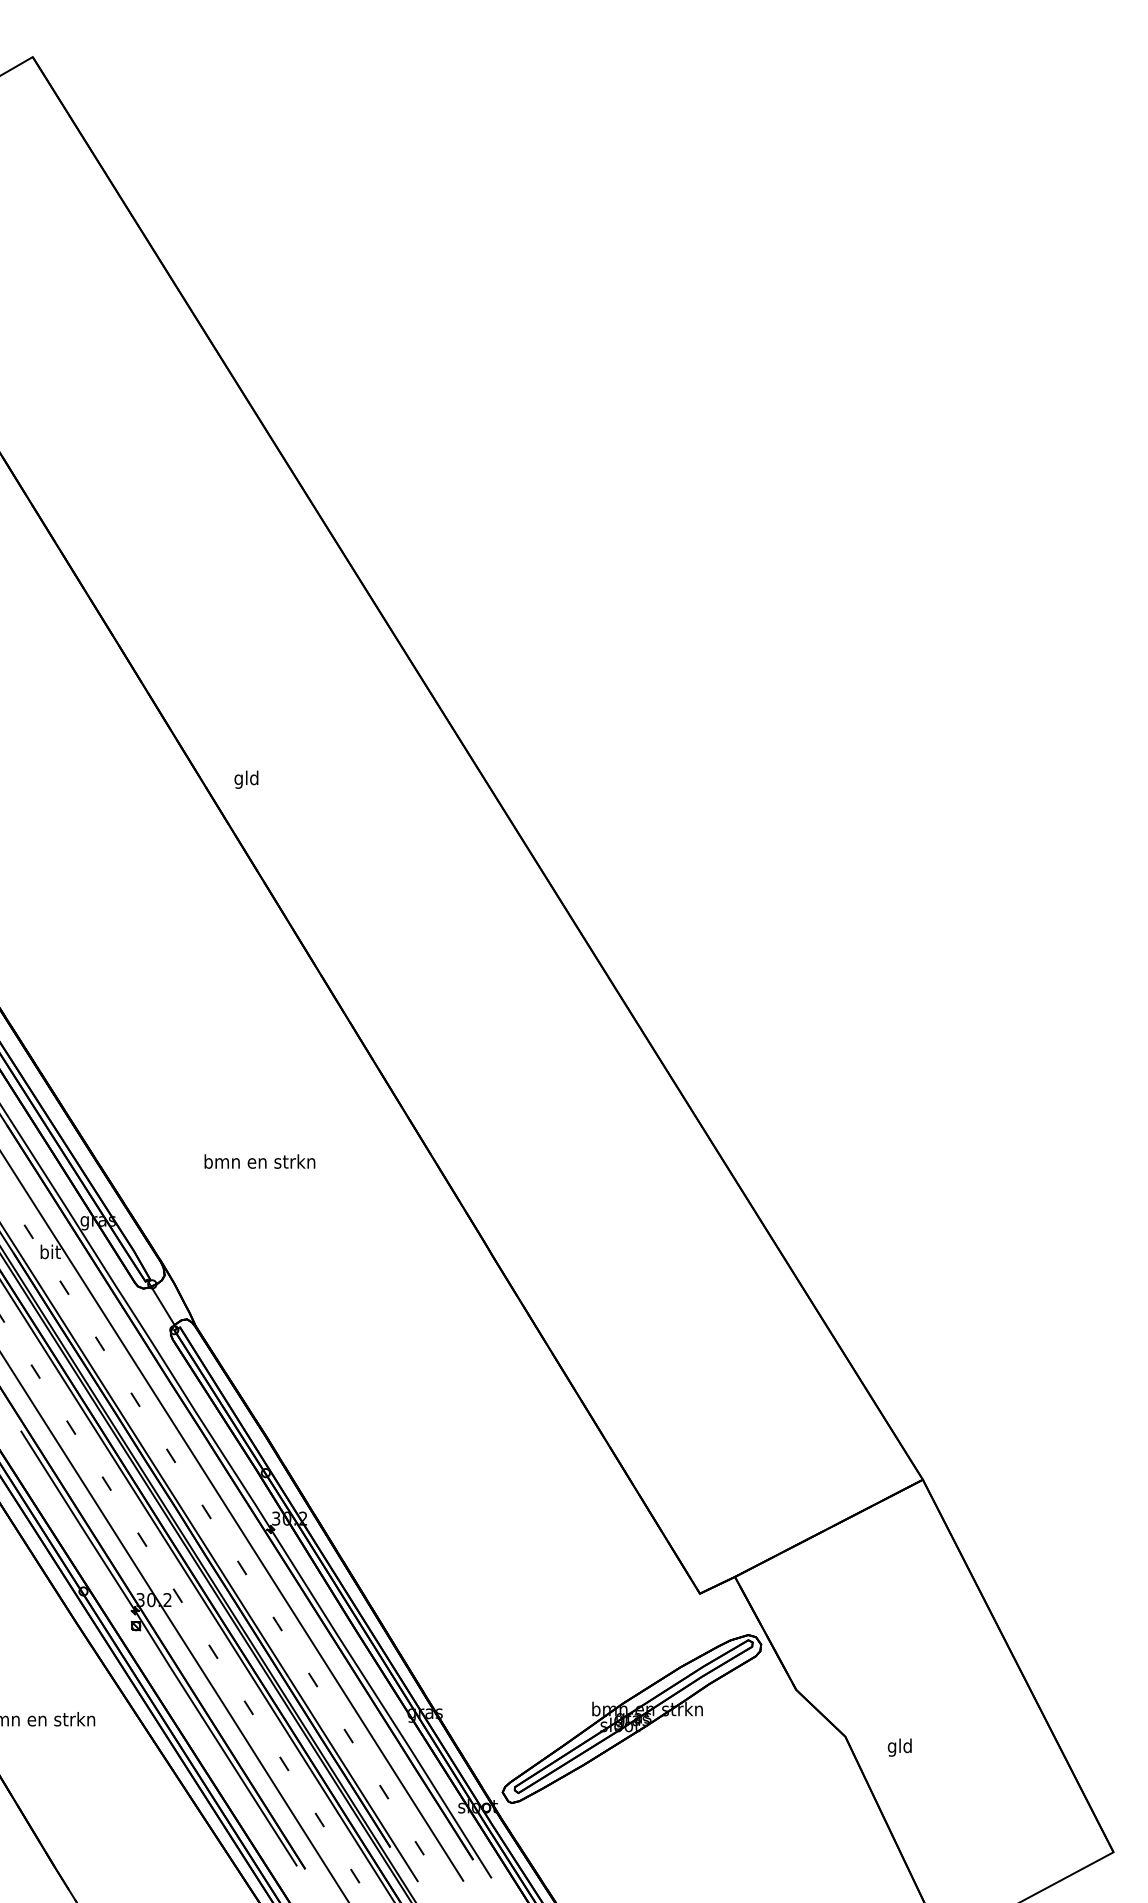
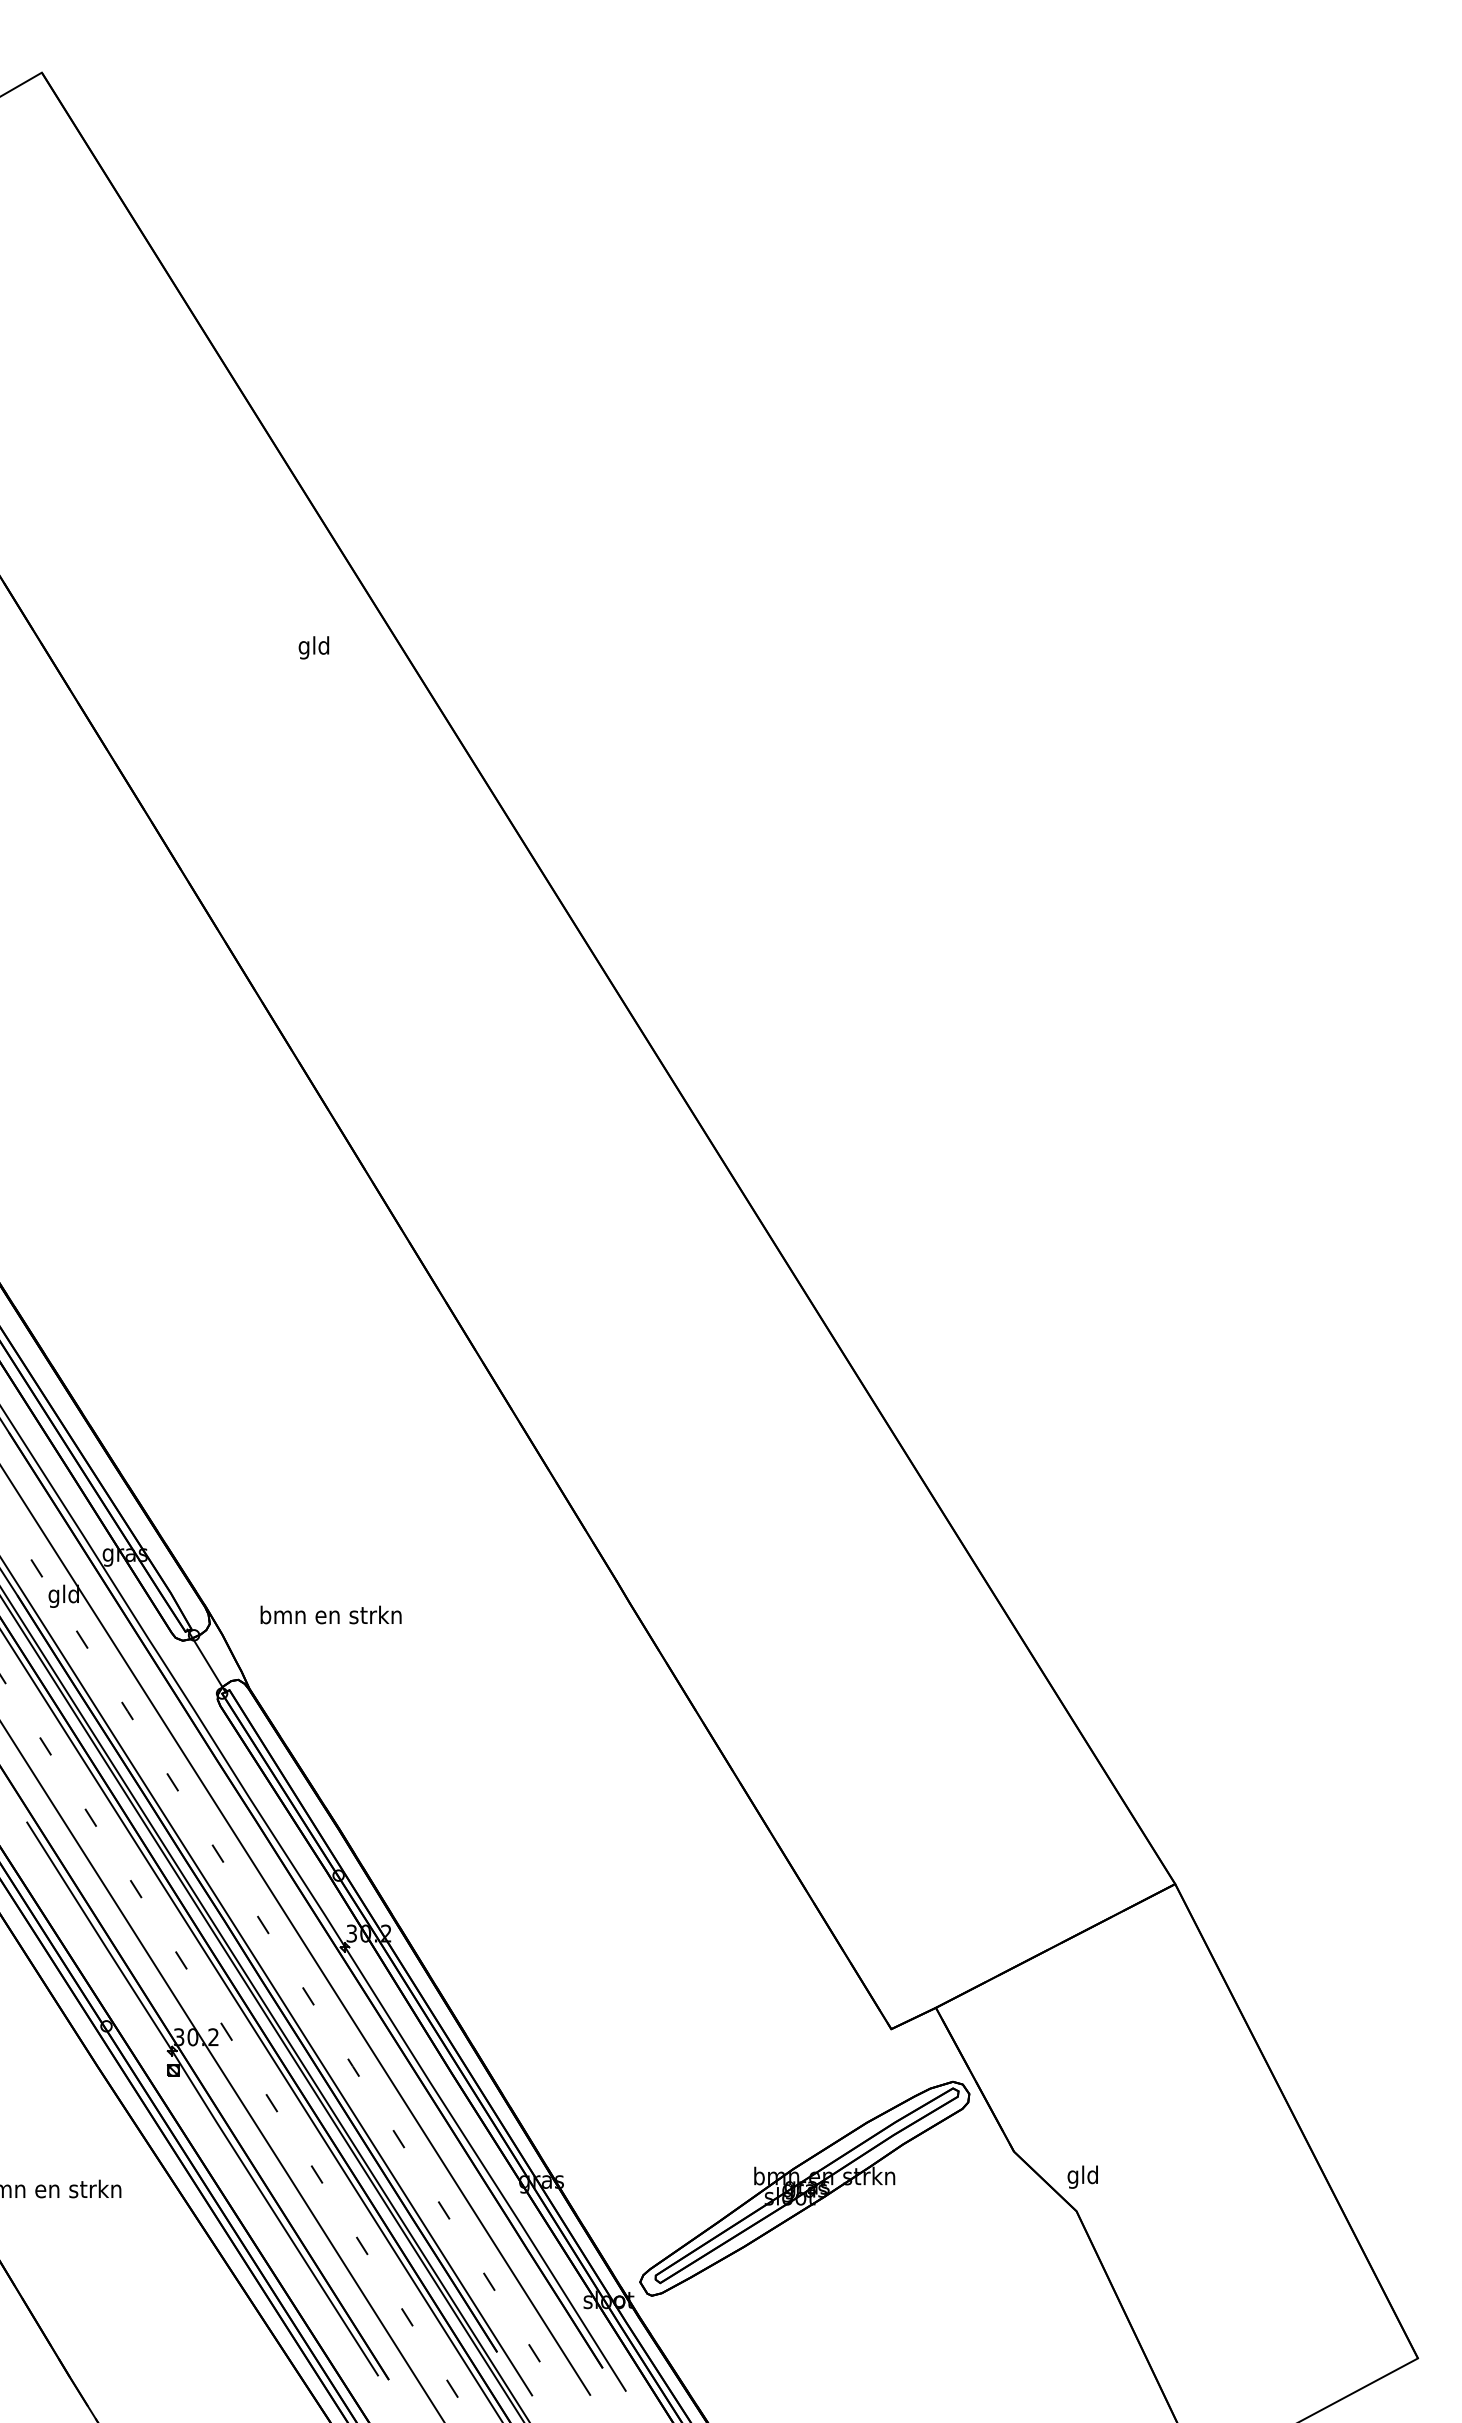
text: (246, 779) -> (313, 647), moved
text: (259, 1161) -> (330, 1614), moved
text: (49, 1253) -> (63, 1595), bit -> gld
text: (899, 1747) -> (1082, 2176), moved

